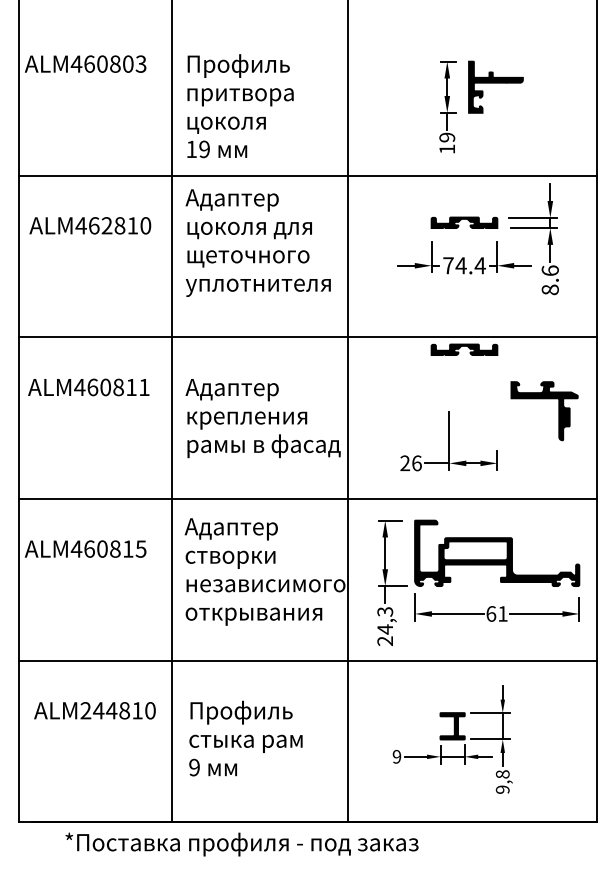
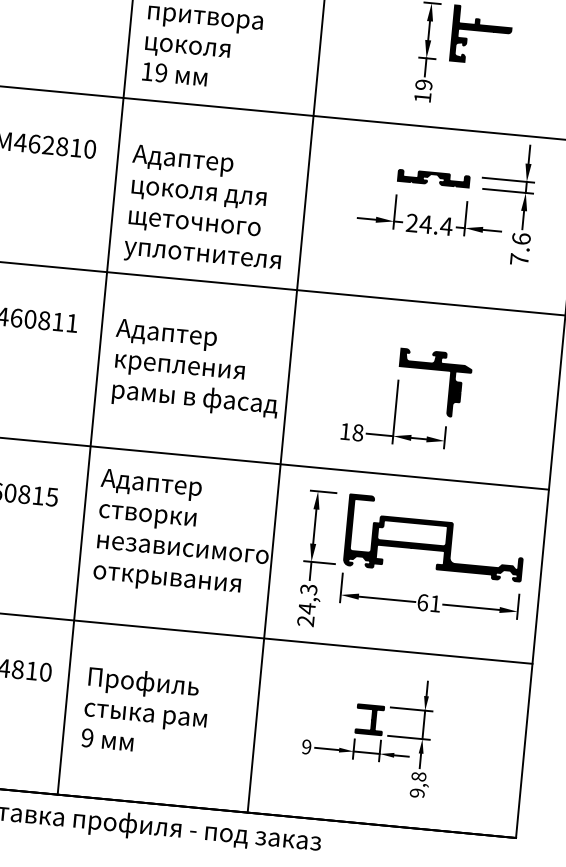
text: (257, 242) -> (205, 208), moved
text: (448, 265) -> (412, 222), 74.4 -> 24.4
text: (549, 289) -> (518, 259), 8.6 -> 7.6
part: (464, 349) -> (420, 315), removed
part: (544, 399) -> (435, 370), moved
text: (410, 463) -> (351, 432), 26 -> 18

